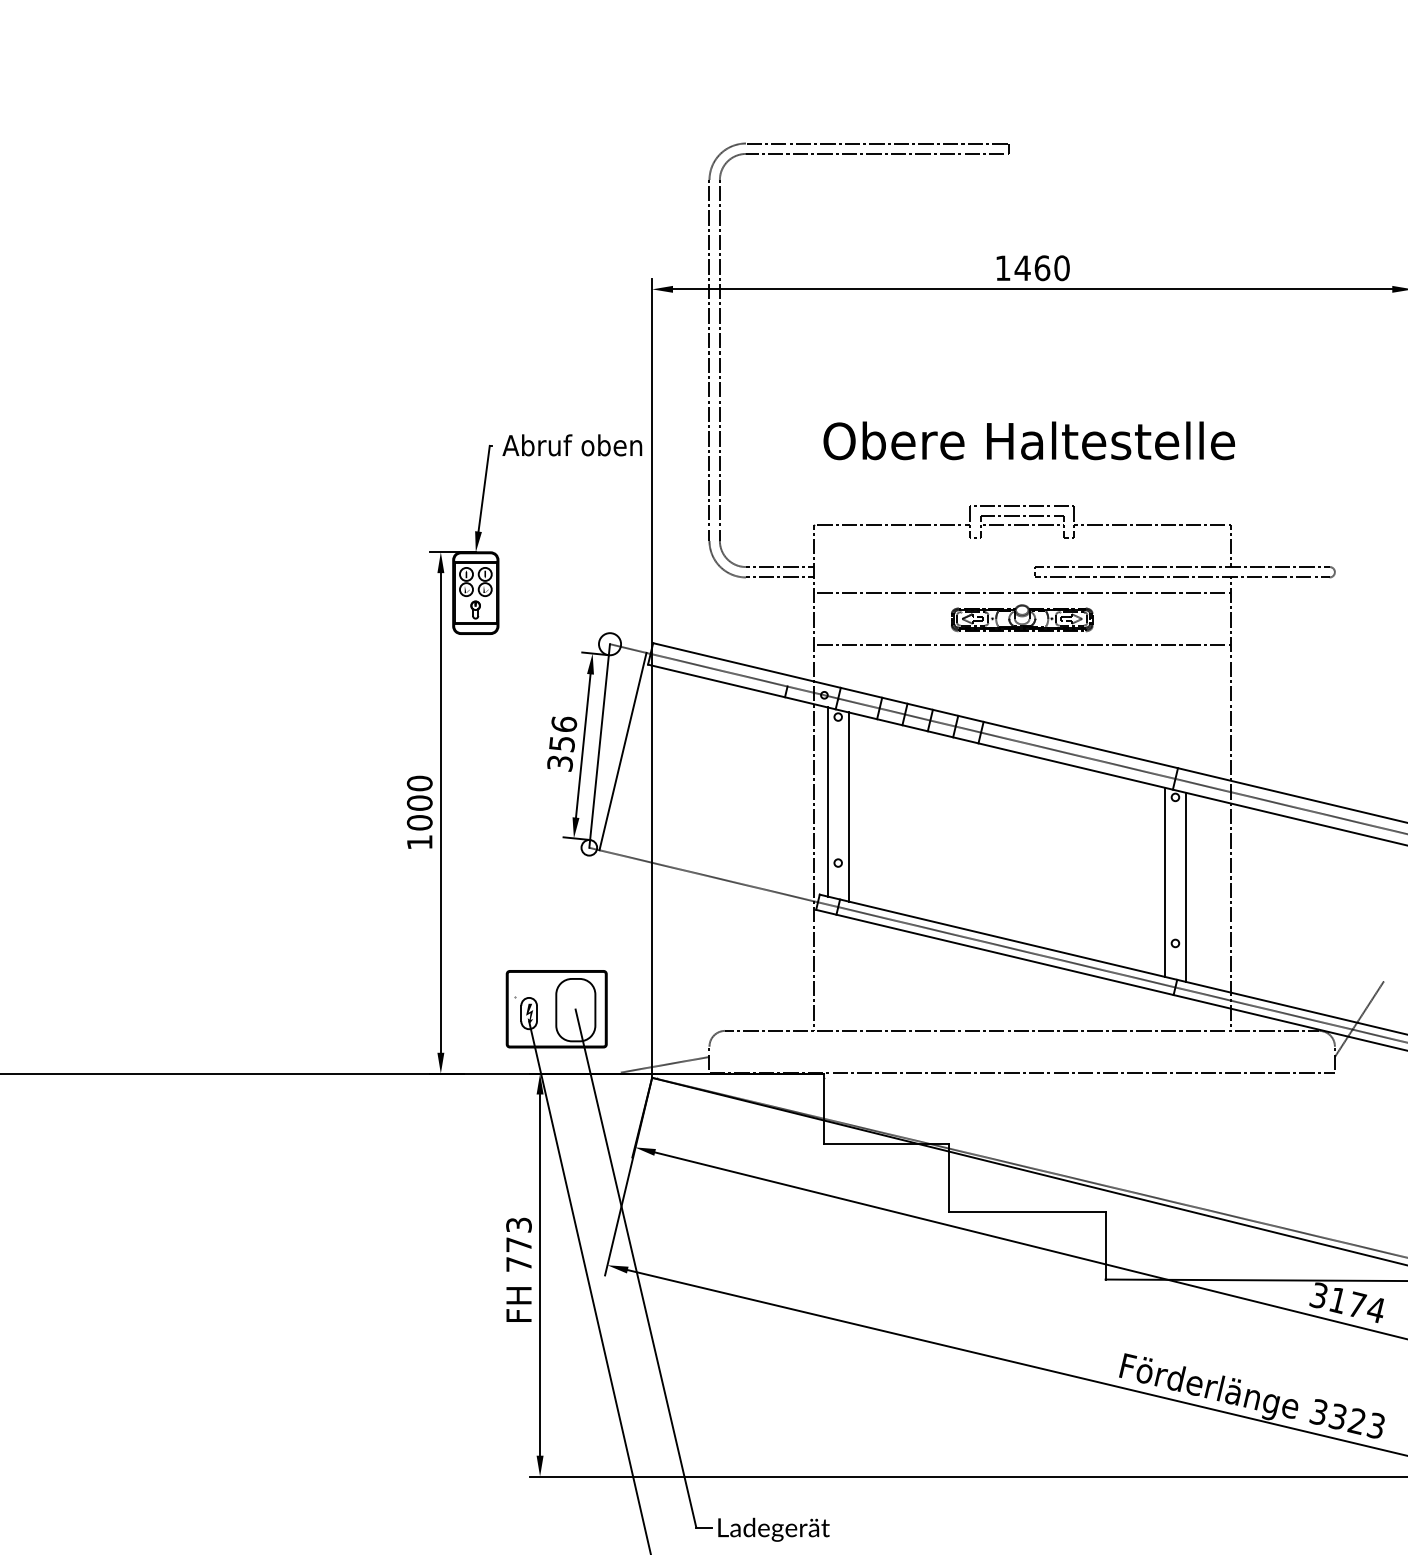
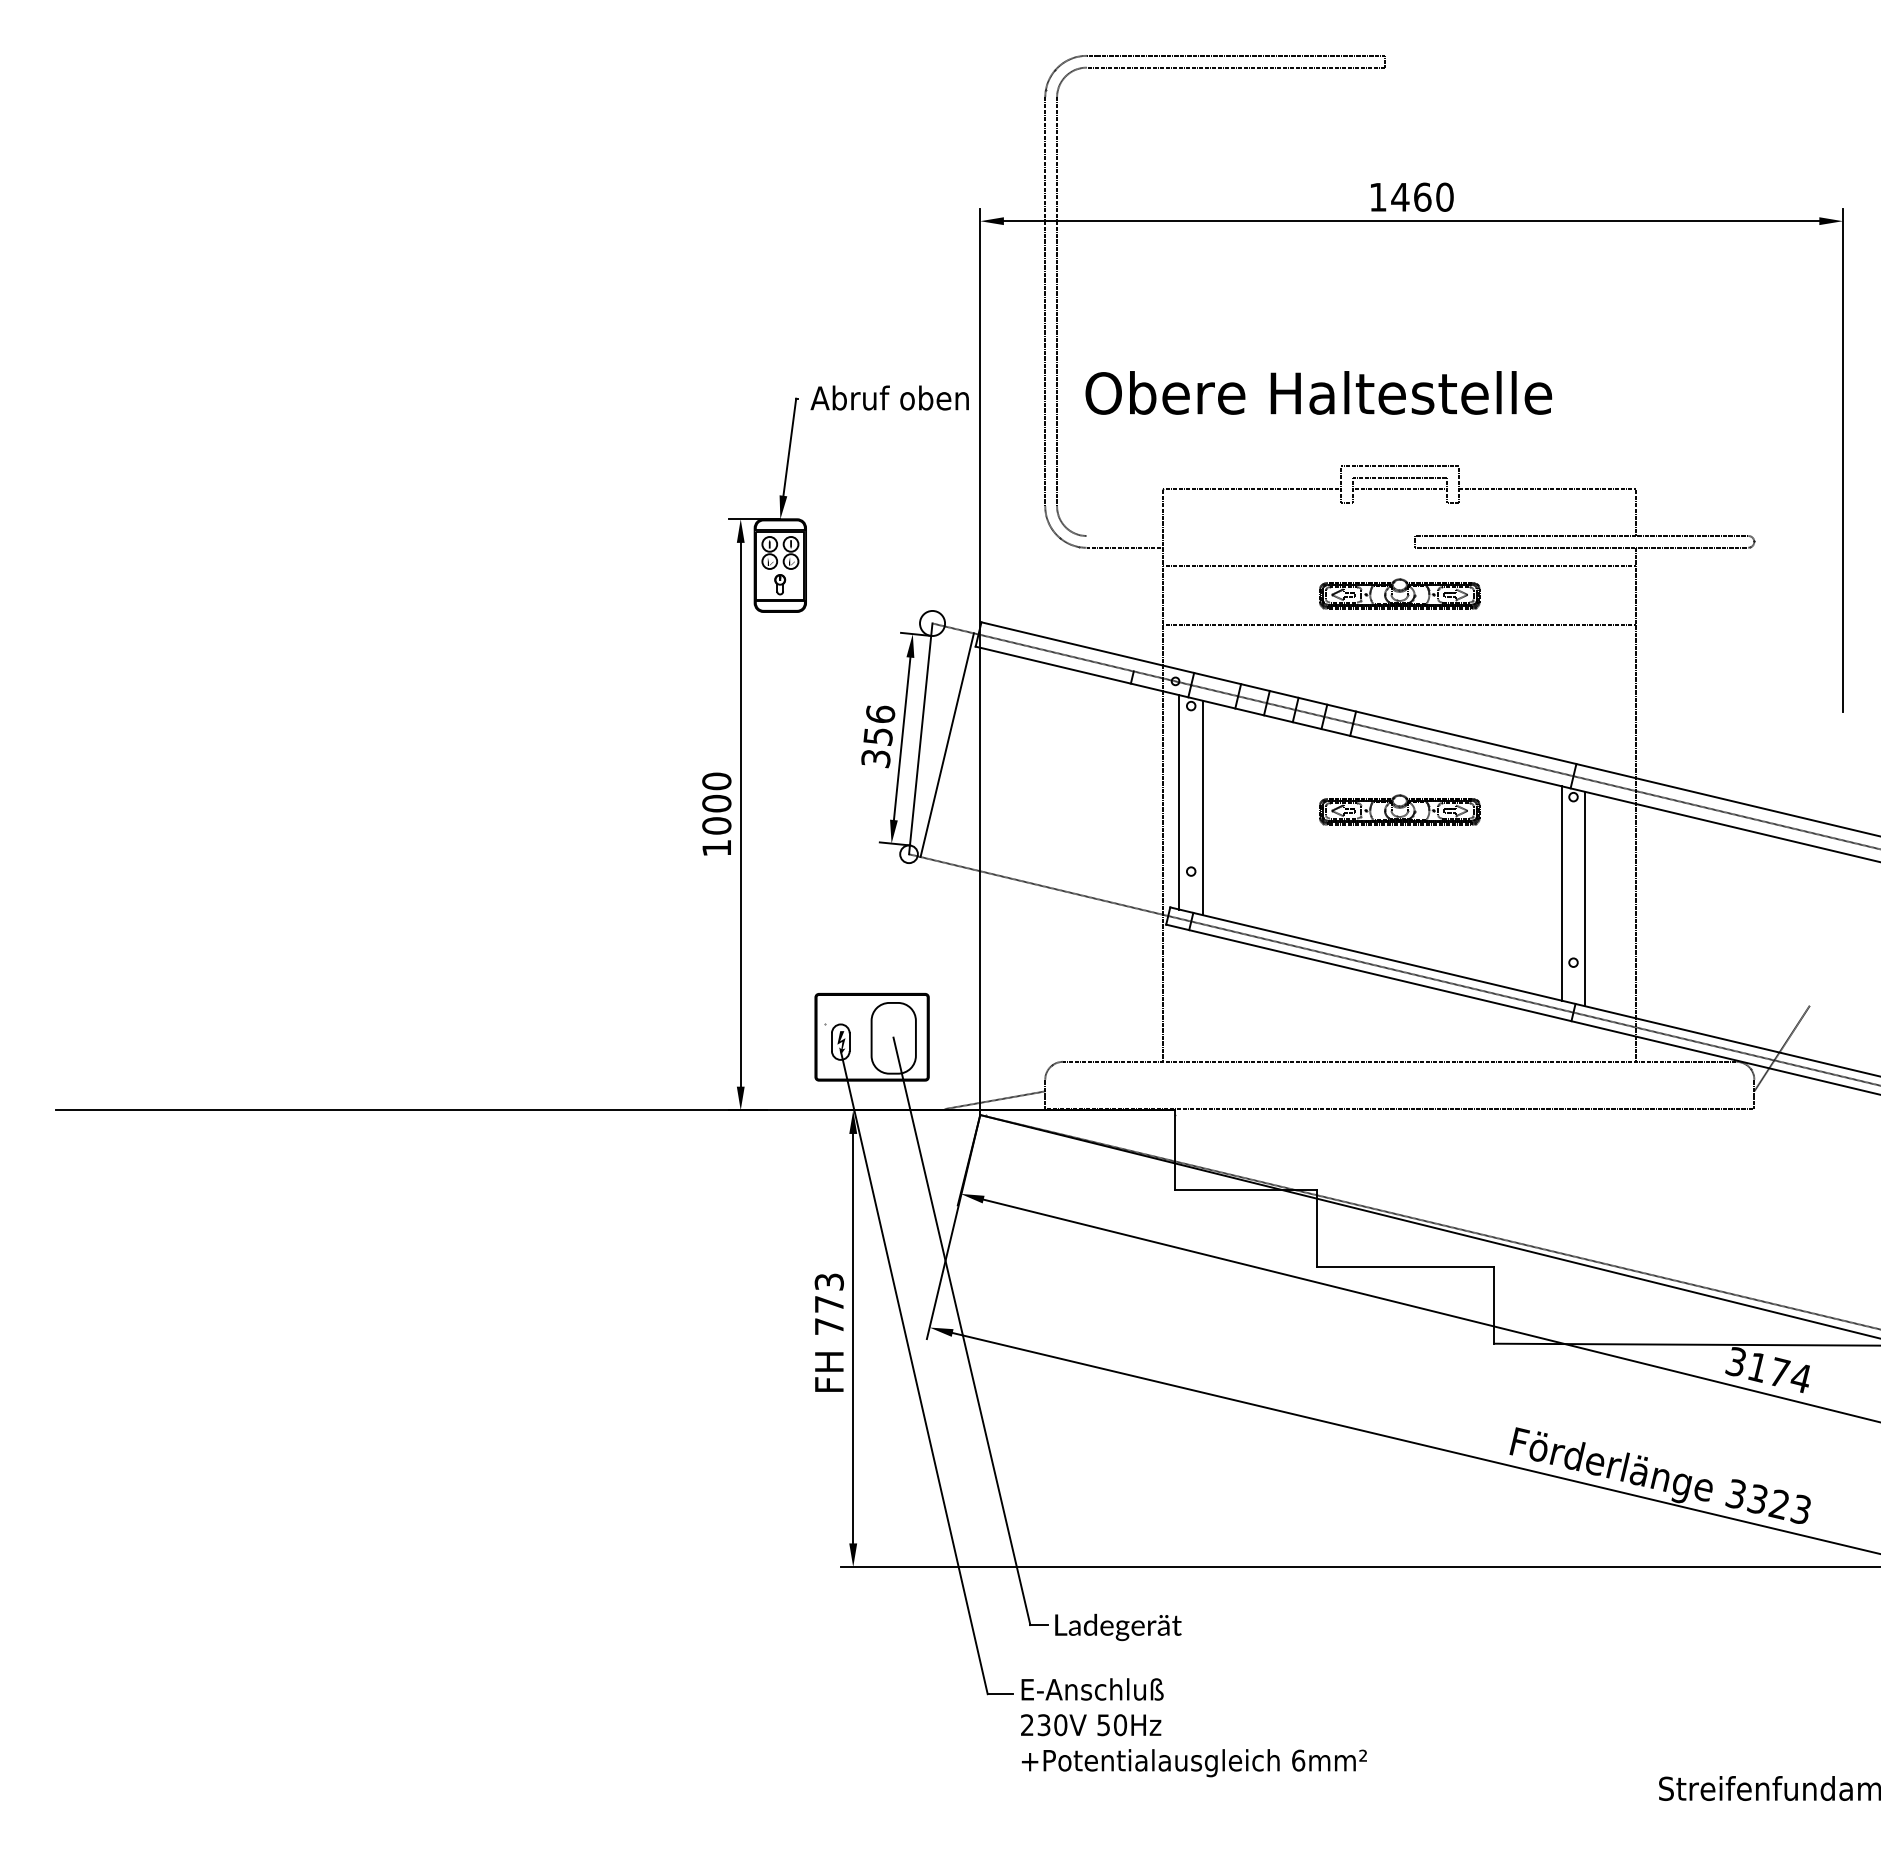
text: (1029, 440) -> (1318, 392), moved
line: (779, 566) -> (1124, 535), removed
part: (1021, 808) -> (1399, 809), added

